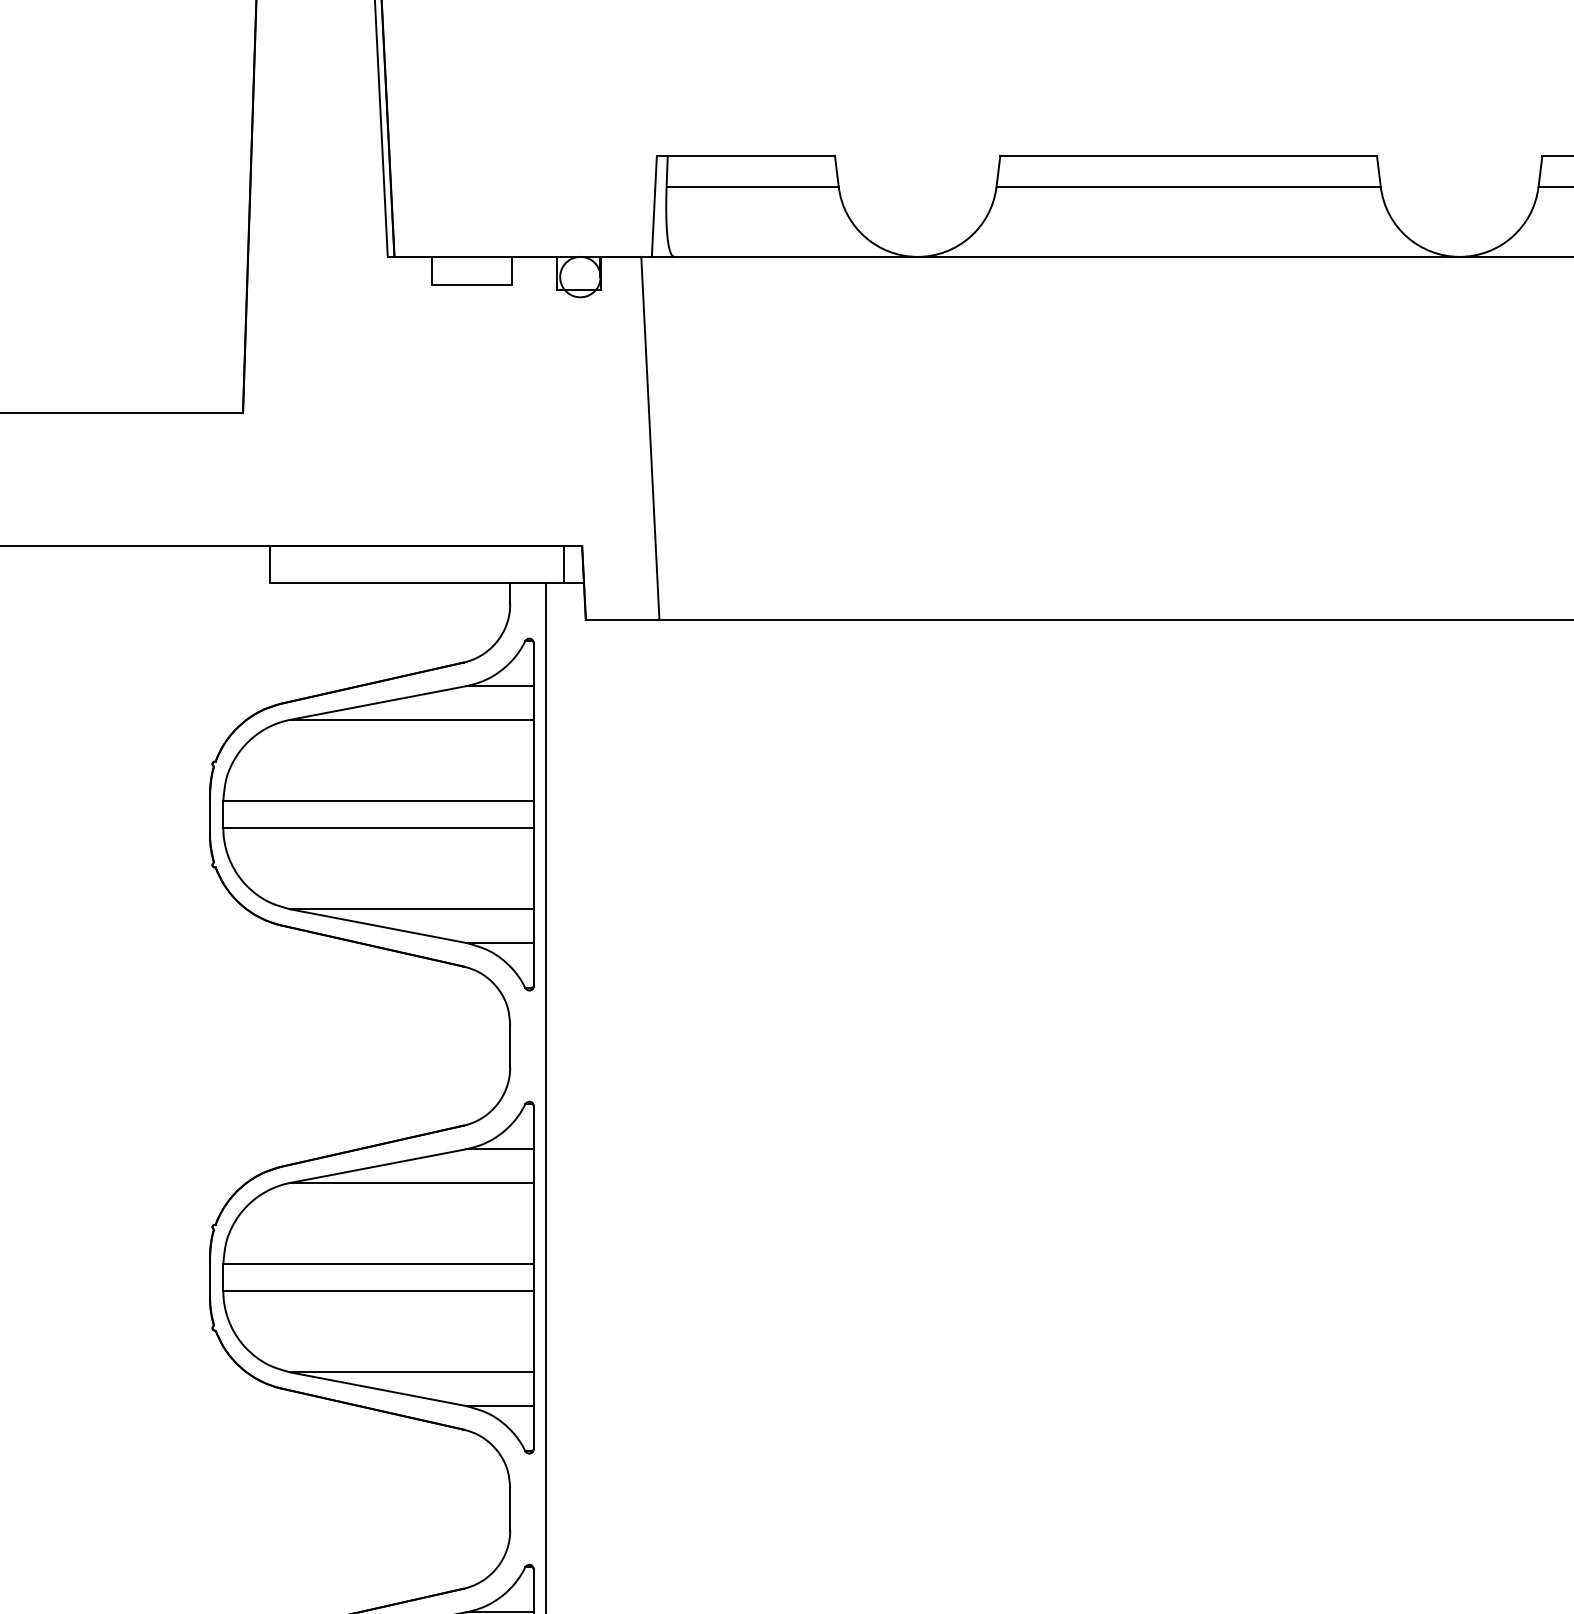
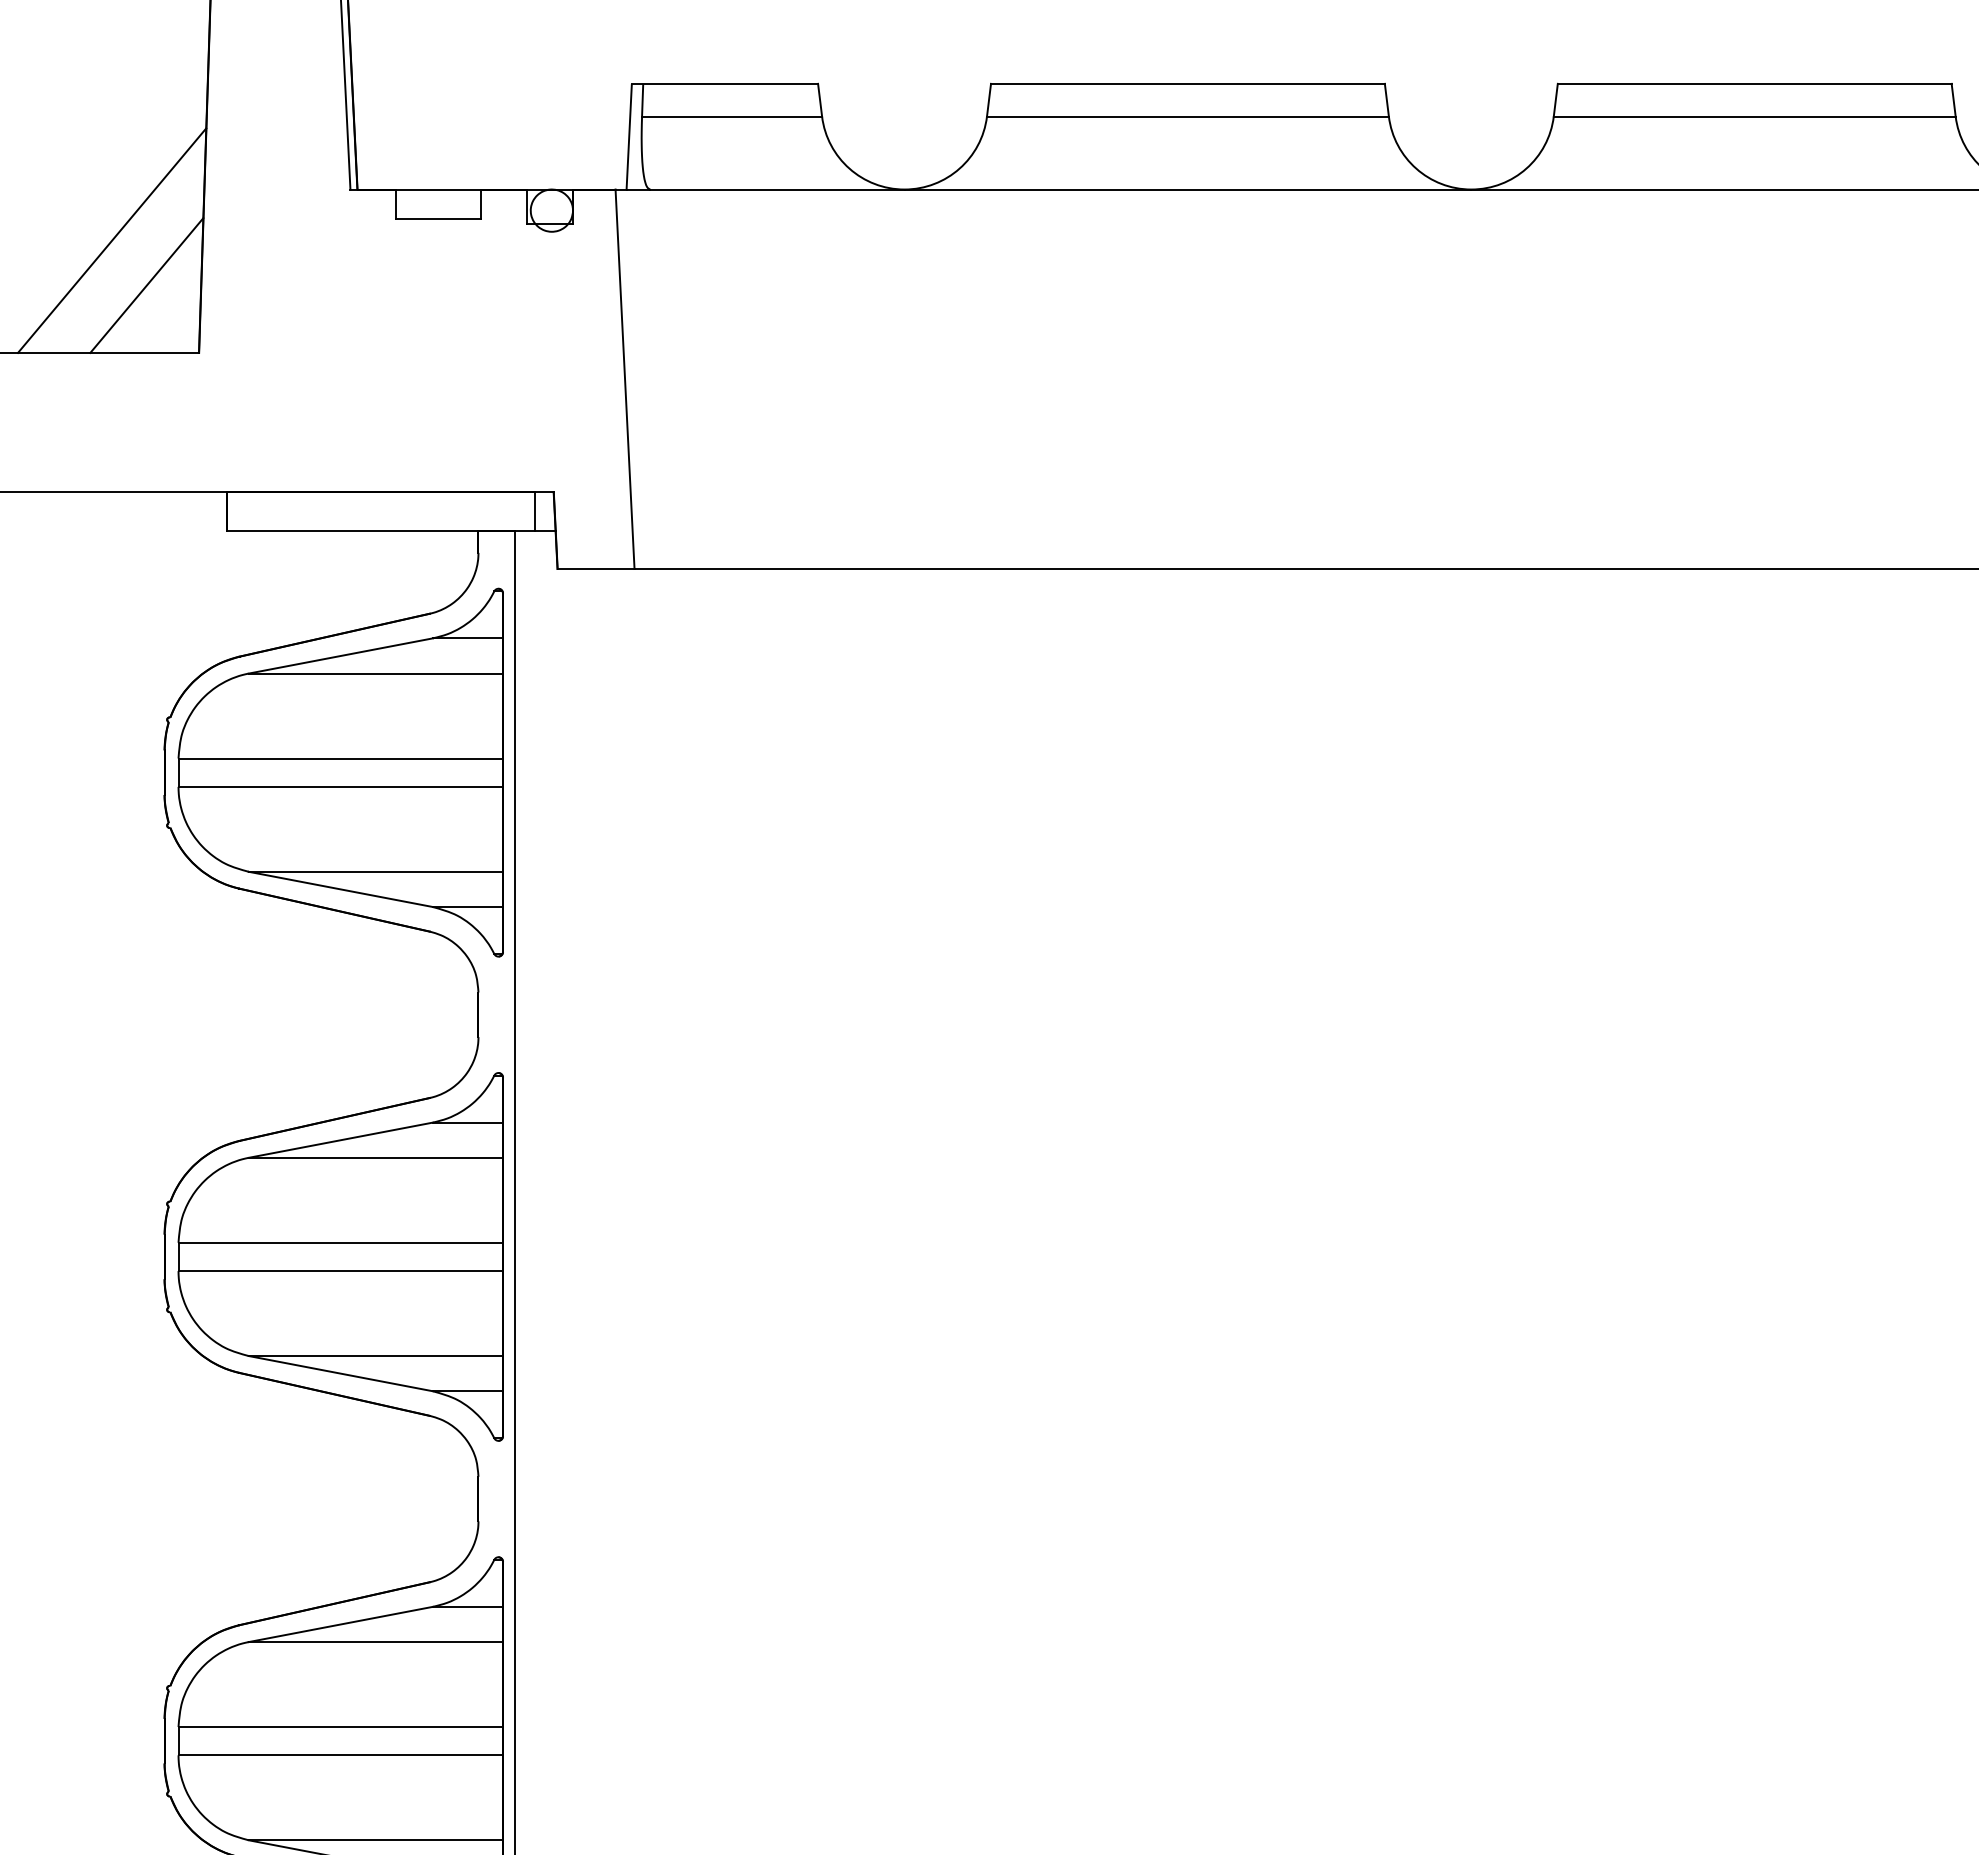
line: (160, 305) -> (112, 240), added
line: (192, 348) -> (146, 285), added

